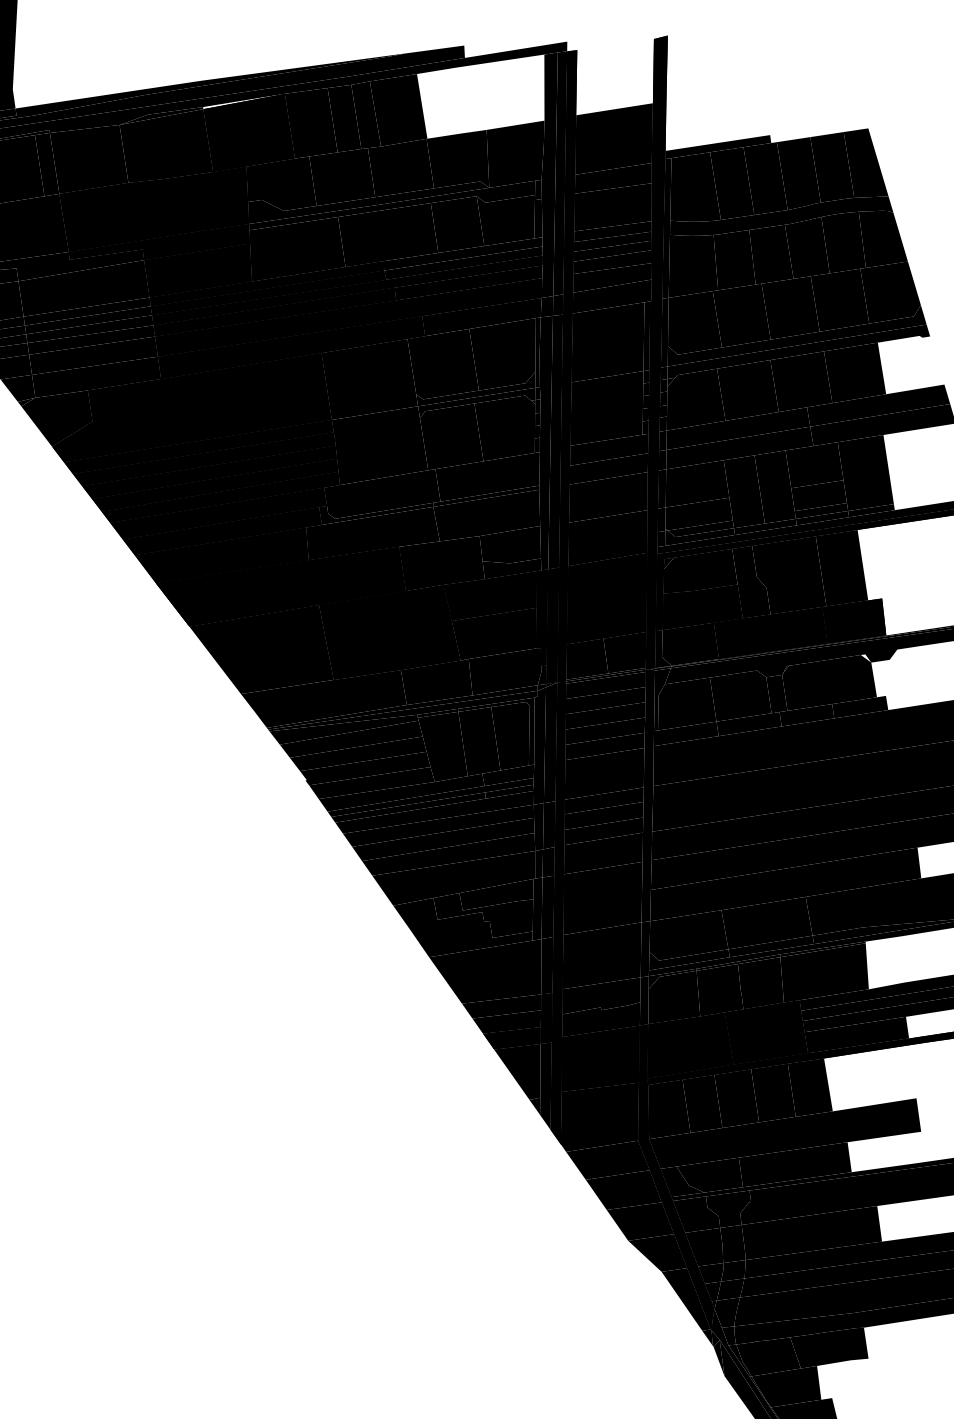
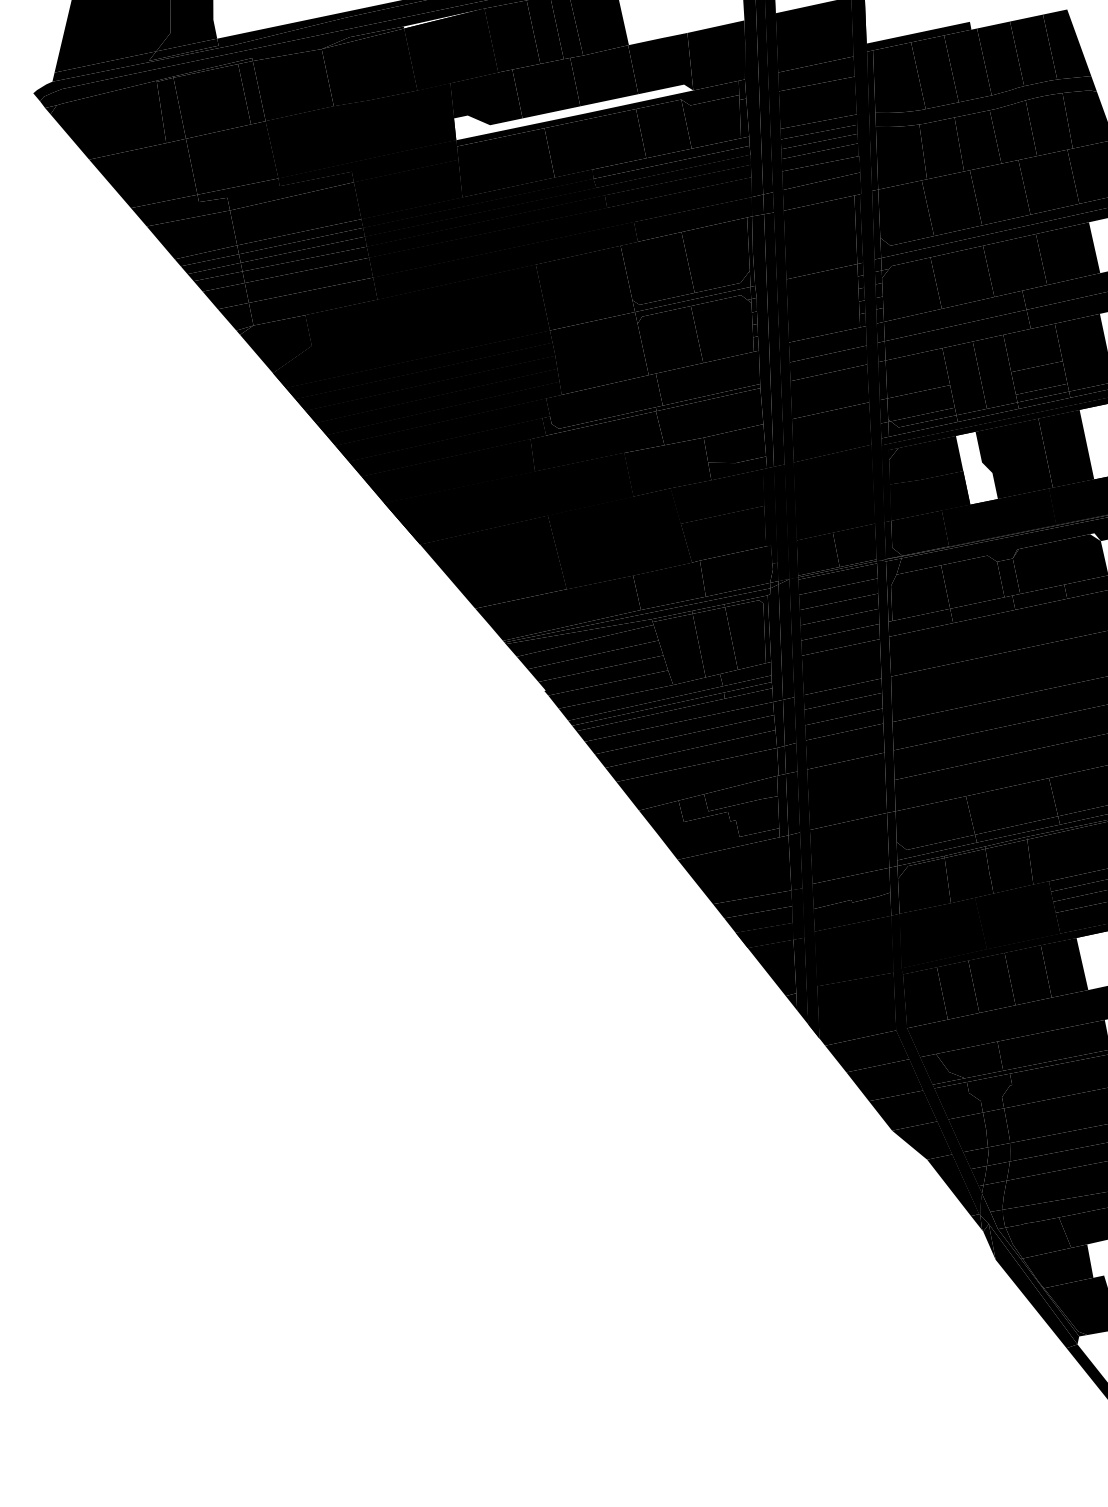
fill: (368, 202) -> (573, 112), removed
fill: (751, 581) -> (976, 467), removed

